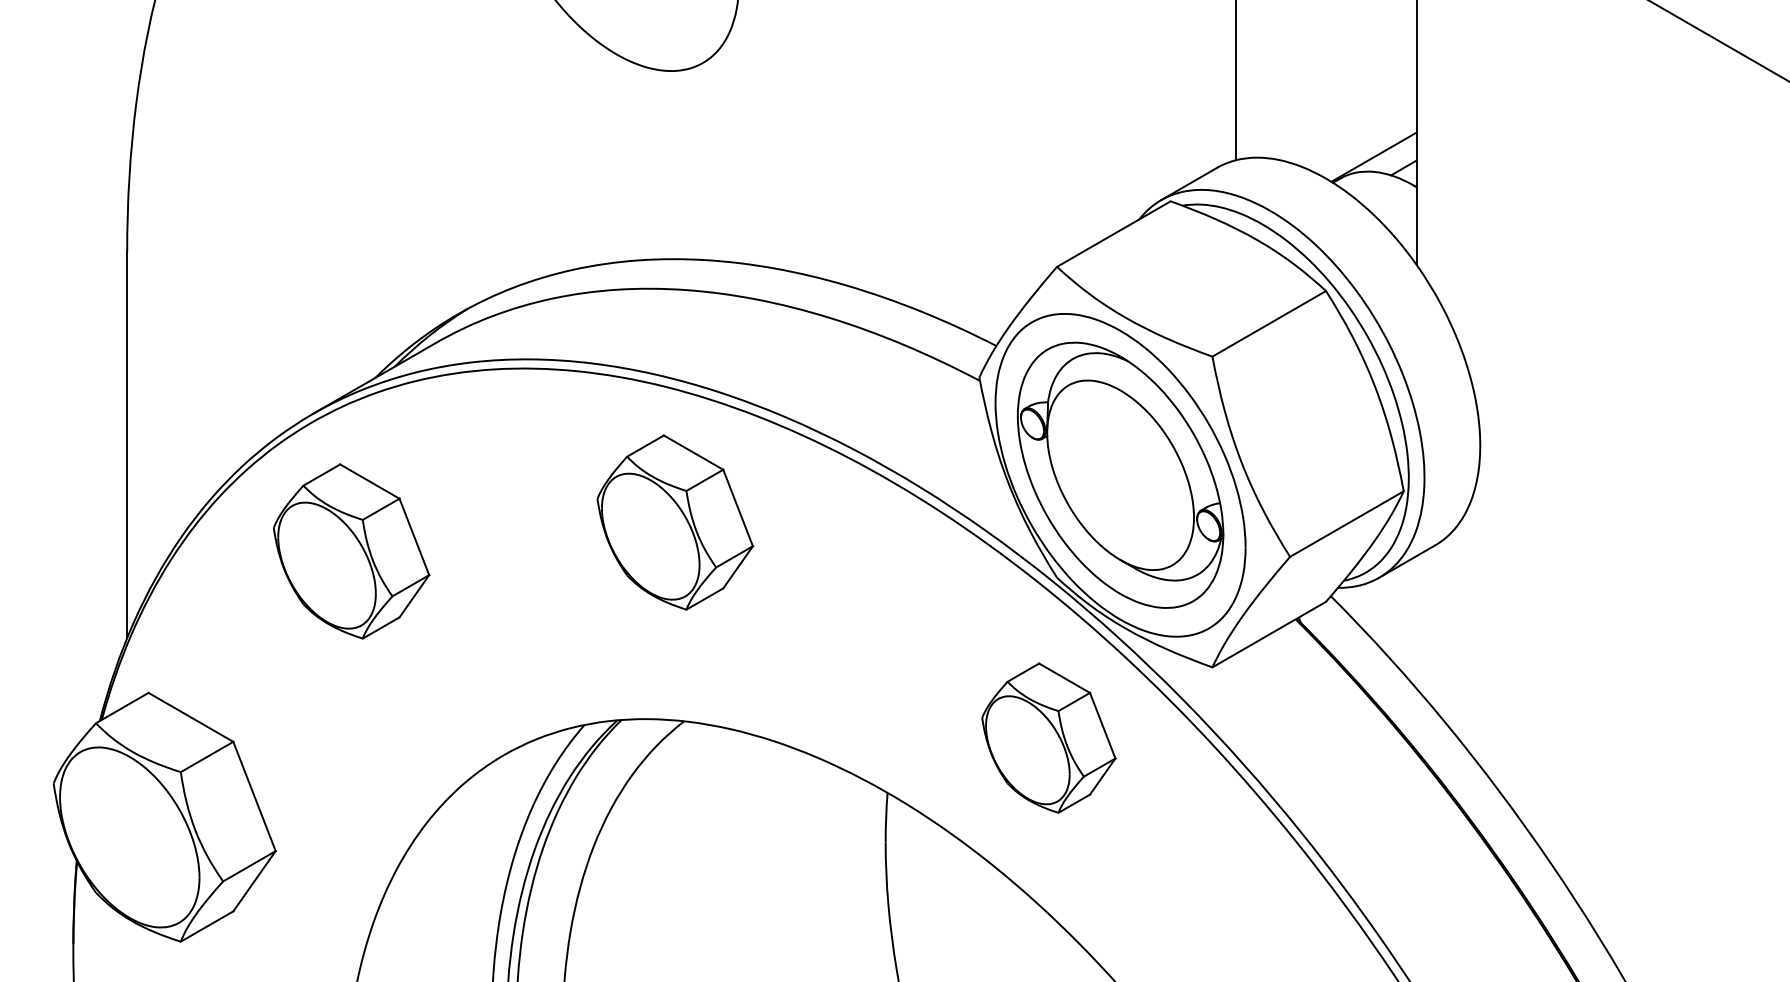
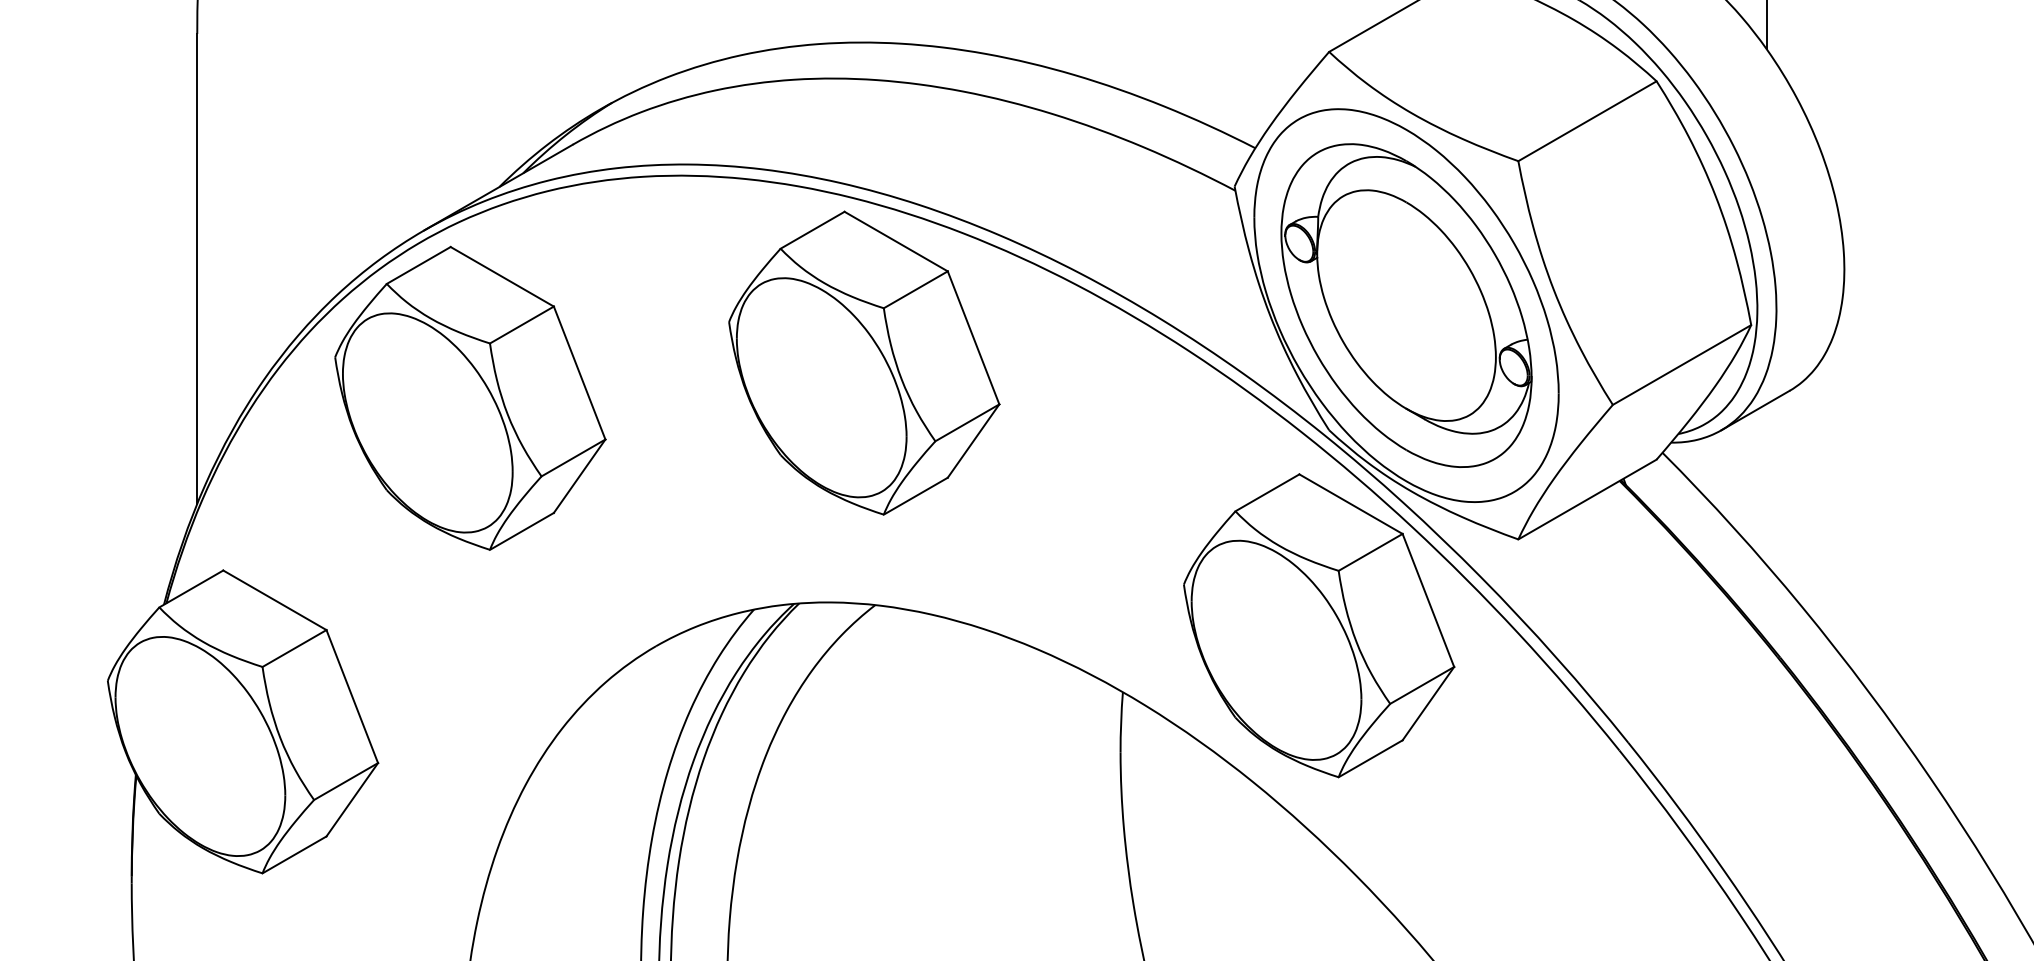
part: (675, 522) -> (864, 363), size x1.43
part: (351, 551) -> (470, 398), size x1.43
part: (1048, 737) -> (1318, 624), size x1.67

